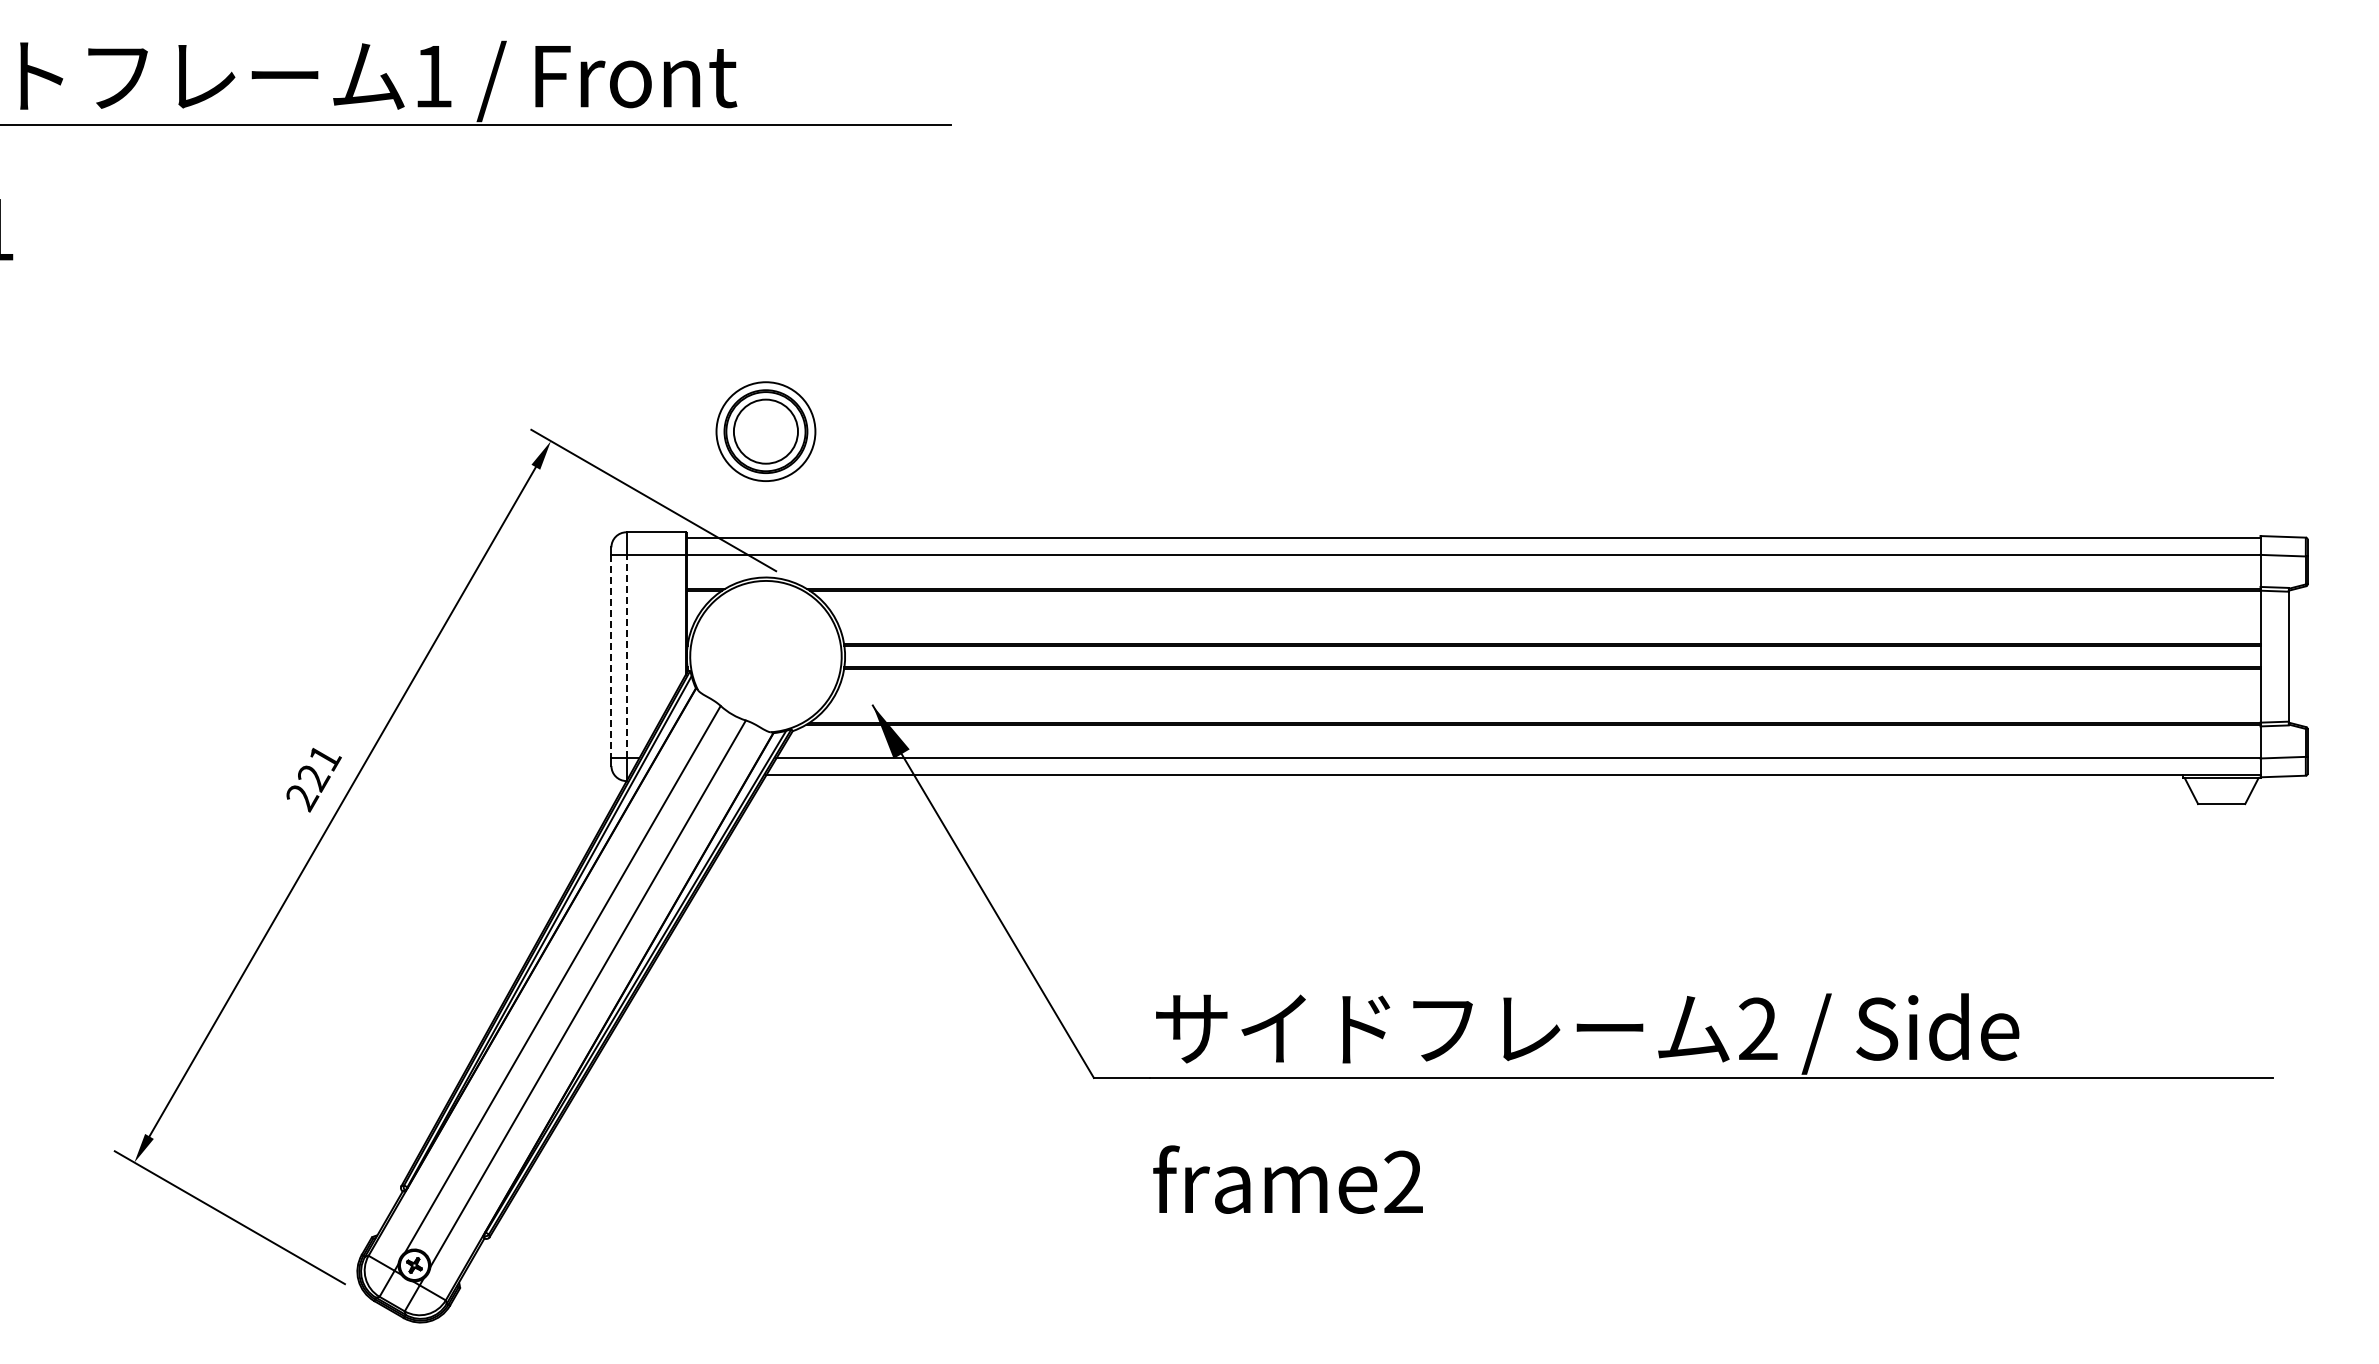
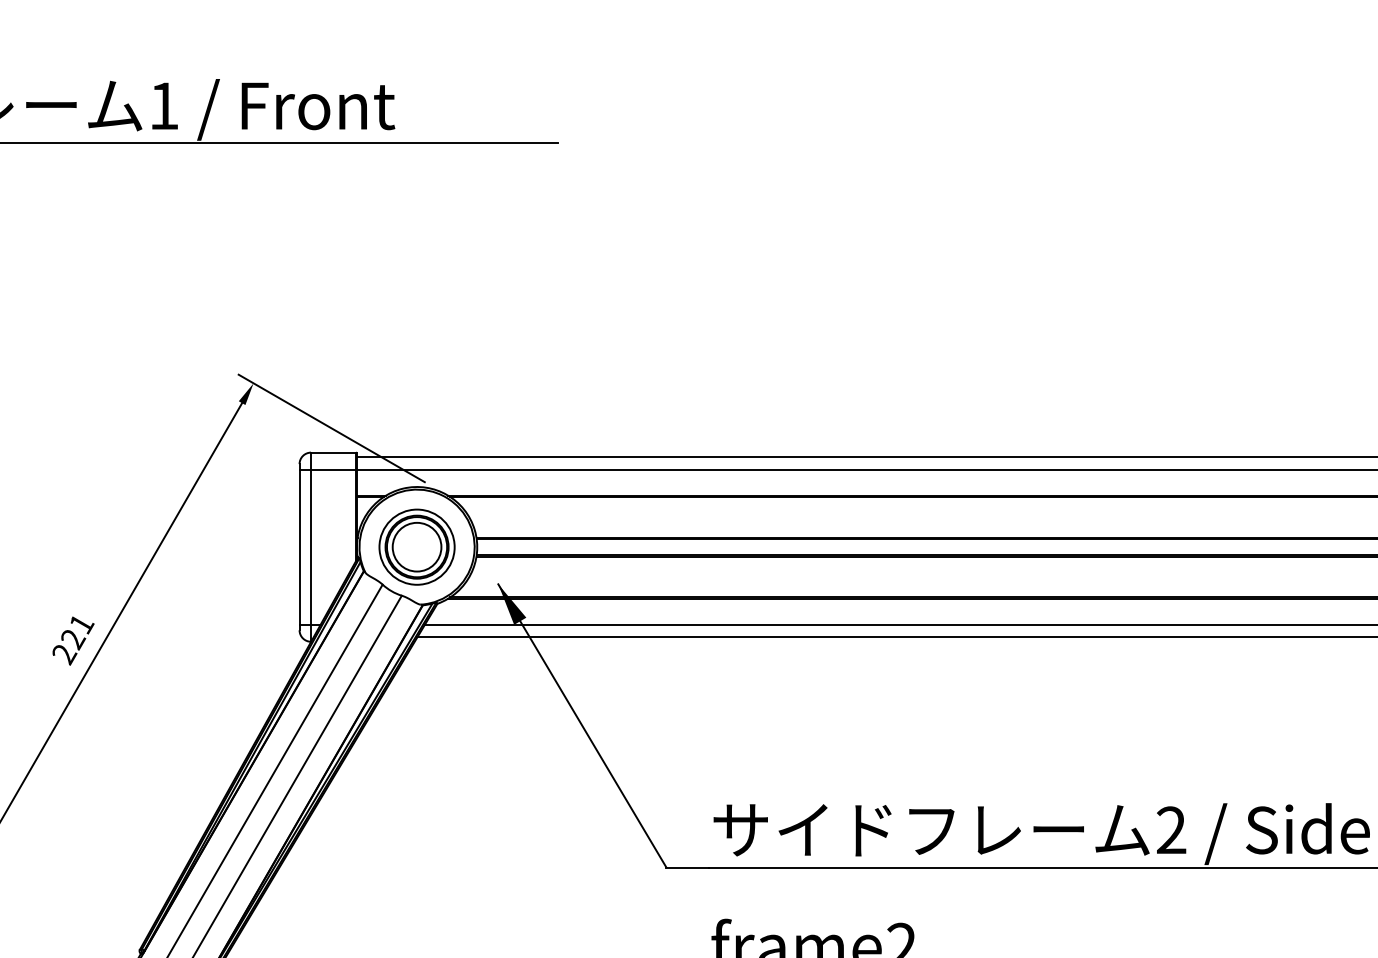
part: (765, 431) -> (416, 547), moved
line: (611, 656) -> (299, 547), dashed -> solid
line: (626, 656) -> (311, 547), dashed -> solid

